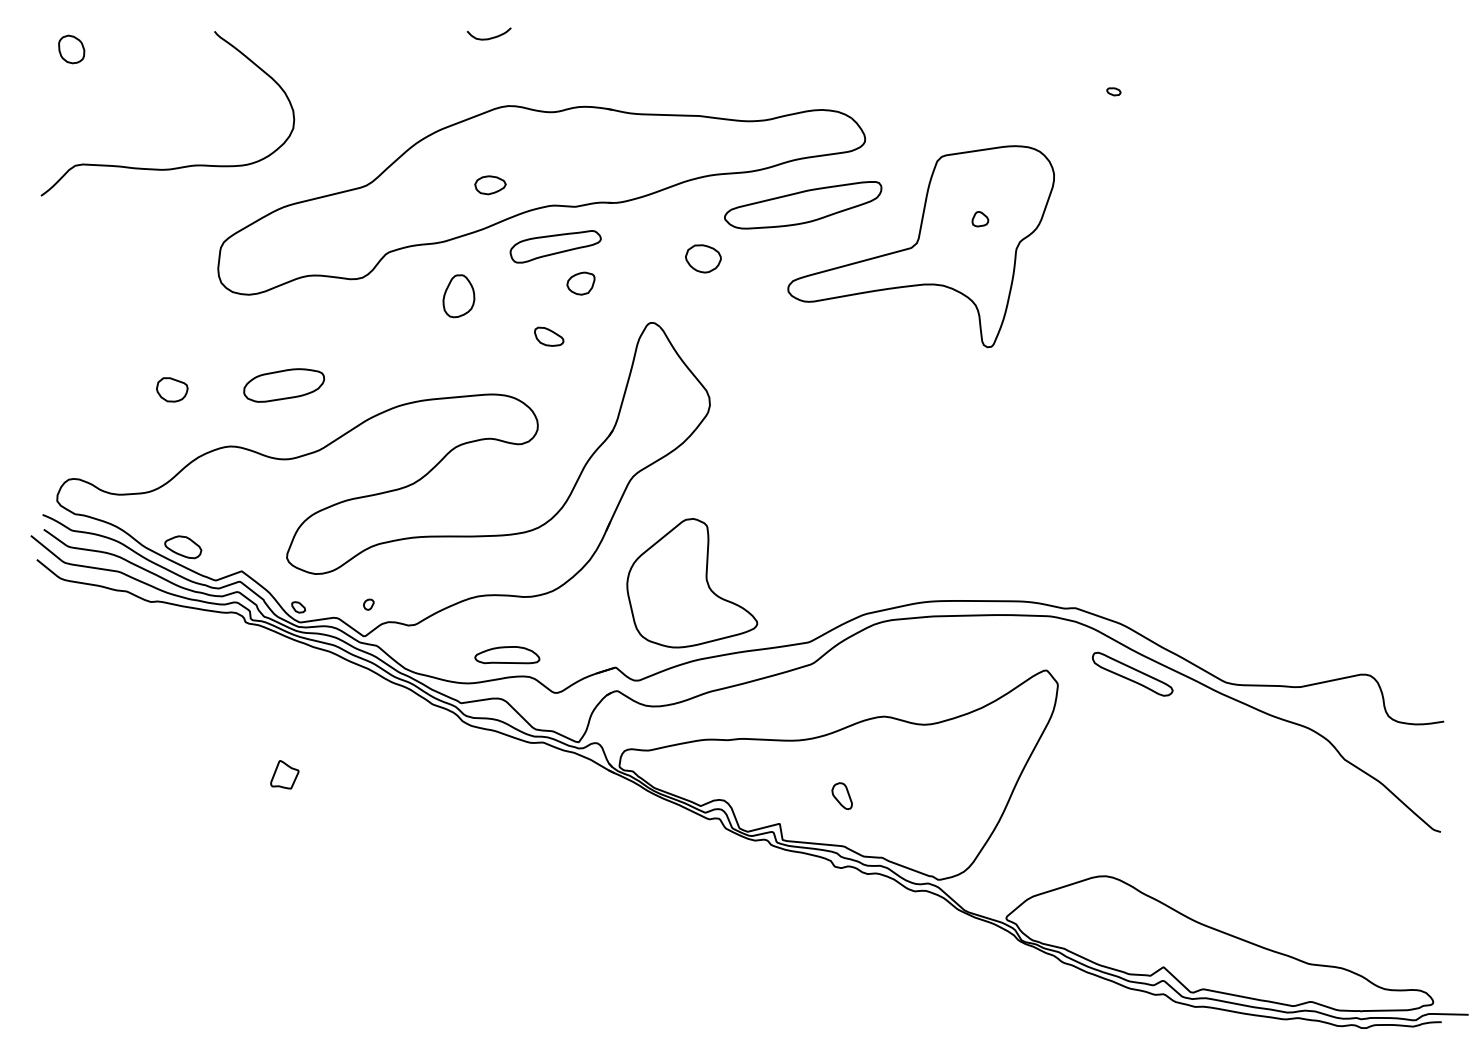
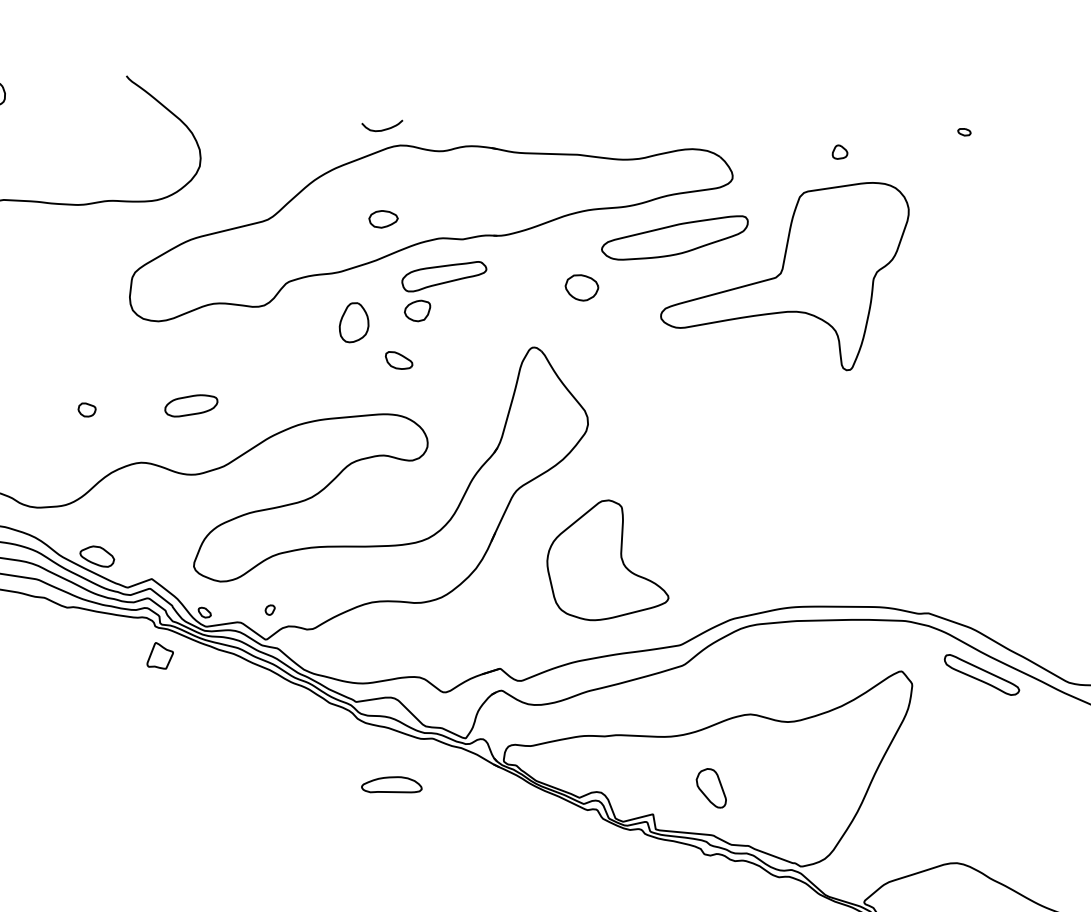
curve: (490, 37) -> (383, 129), moved
part: (980, 219) -> (840, 152), moved
part: (580, 283) -> (417, 310), moved
part: (549, 336) -> (399, 360), moved
part: (284, 385) -> (191, 405), size x0.7
part: (172, 389) -> (87, 409), size x0.6
part: (692, 583) -> (608, 560), moved
part: (507, 655) -> (391, 785), moved
part: (284, 774) -> (159, 655), moved
part: (841, 796) -> (710, 788), size x1.6

